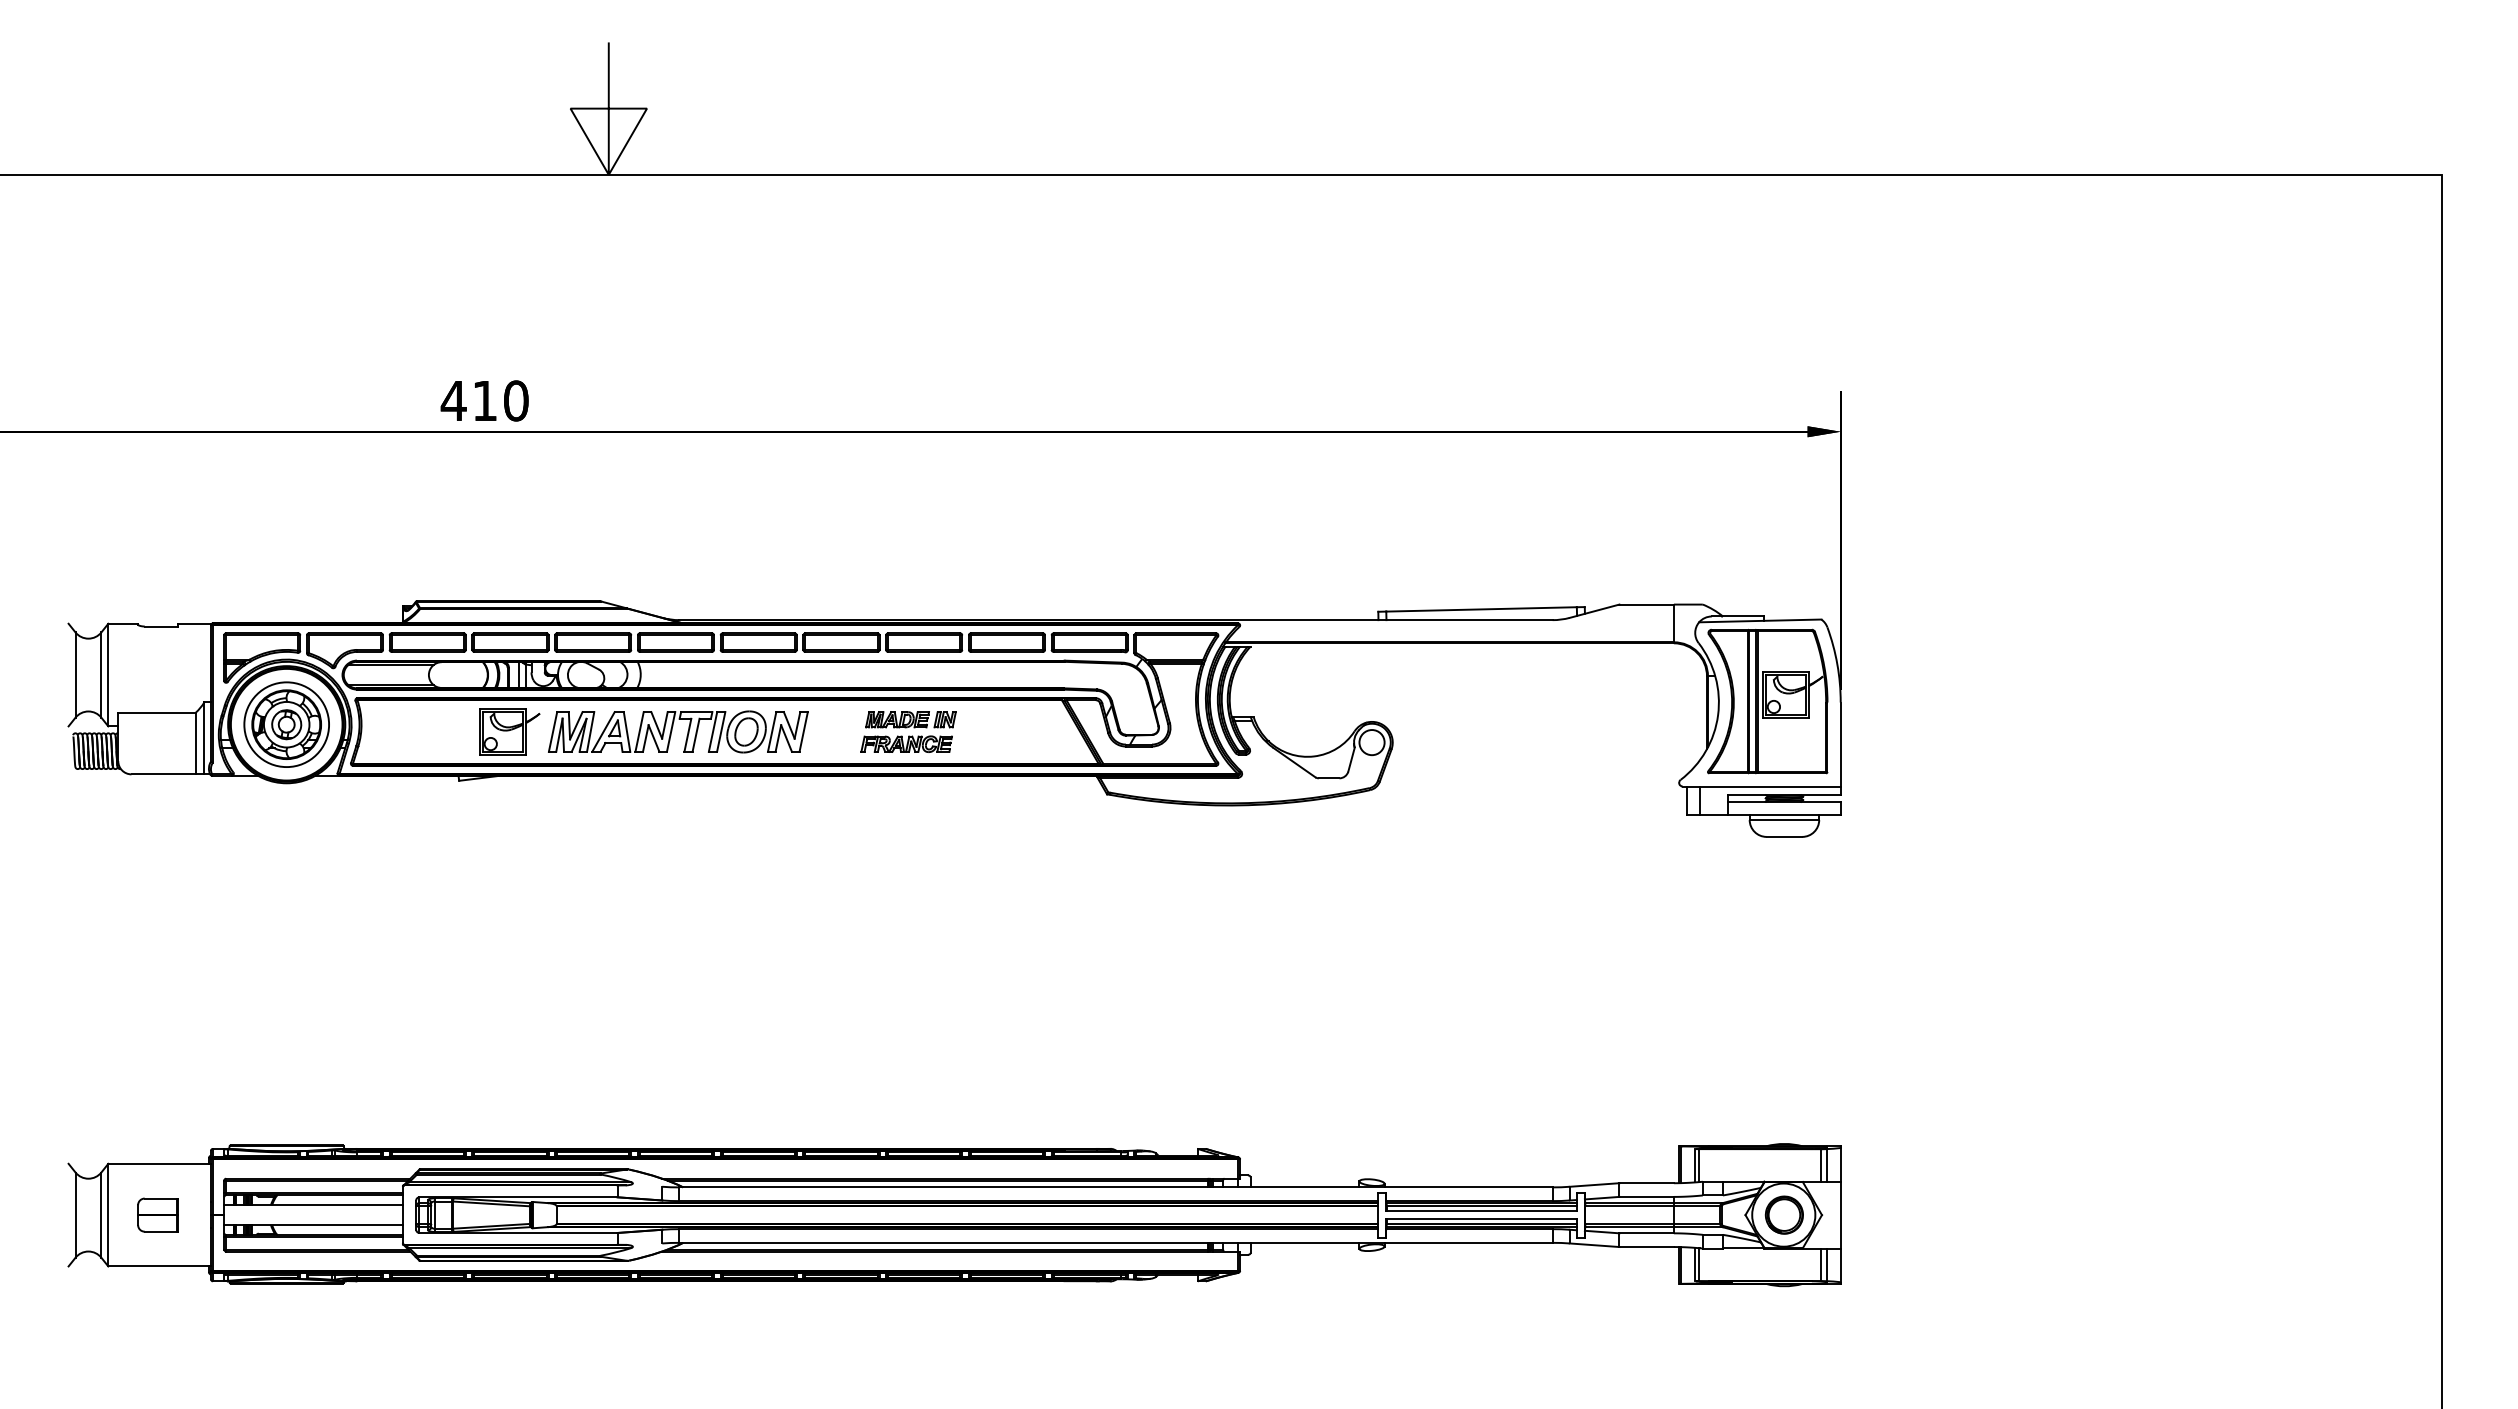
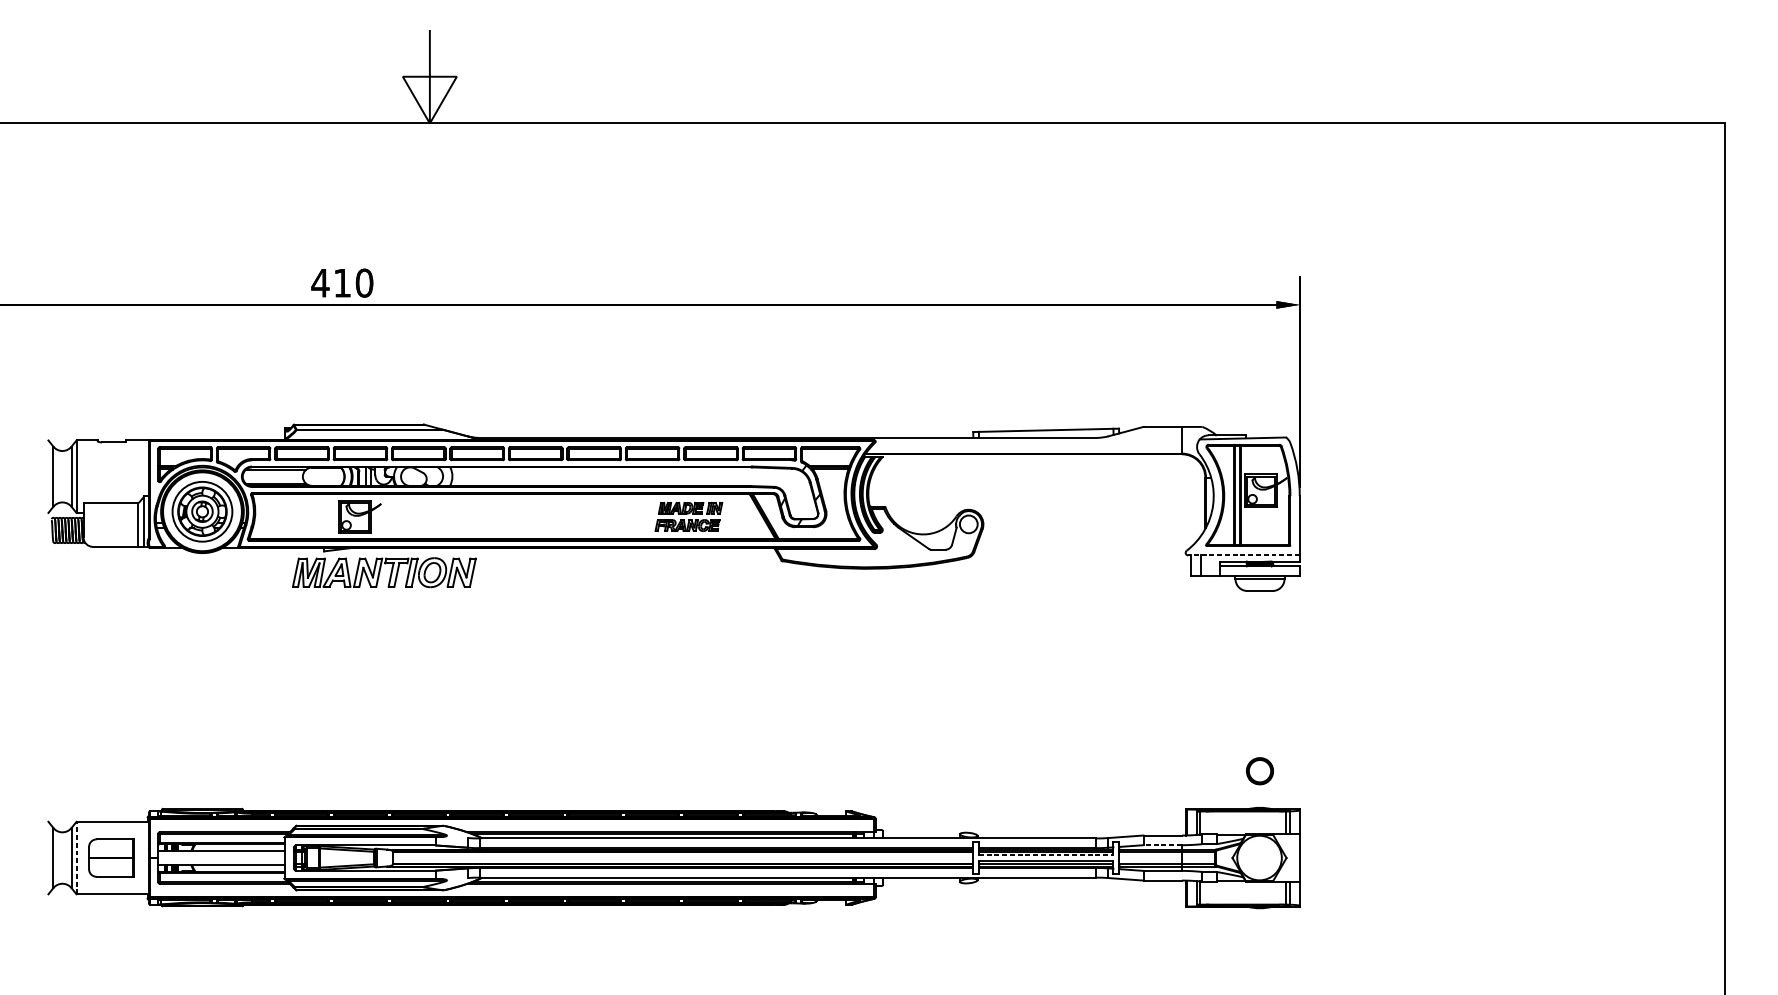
part: (678, 731) -> (384, 572), moved
part: (908, 731) -> (688, 516), moved
line: (1761, 786) -> (1243, 555), solid -> dashed
line: (1646, 1196) -> (1162, 844), solid -> dashed
line: (1482, 1211) -> (1046, 855), solid -> dashed
line: (108, 1214) -> (76, 857), solid -> dashed
part: (157, 1214) -> (111, 857), size x1.6
part: (1783, 1214) -> (1259, 770), moved

